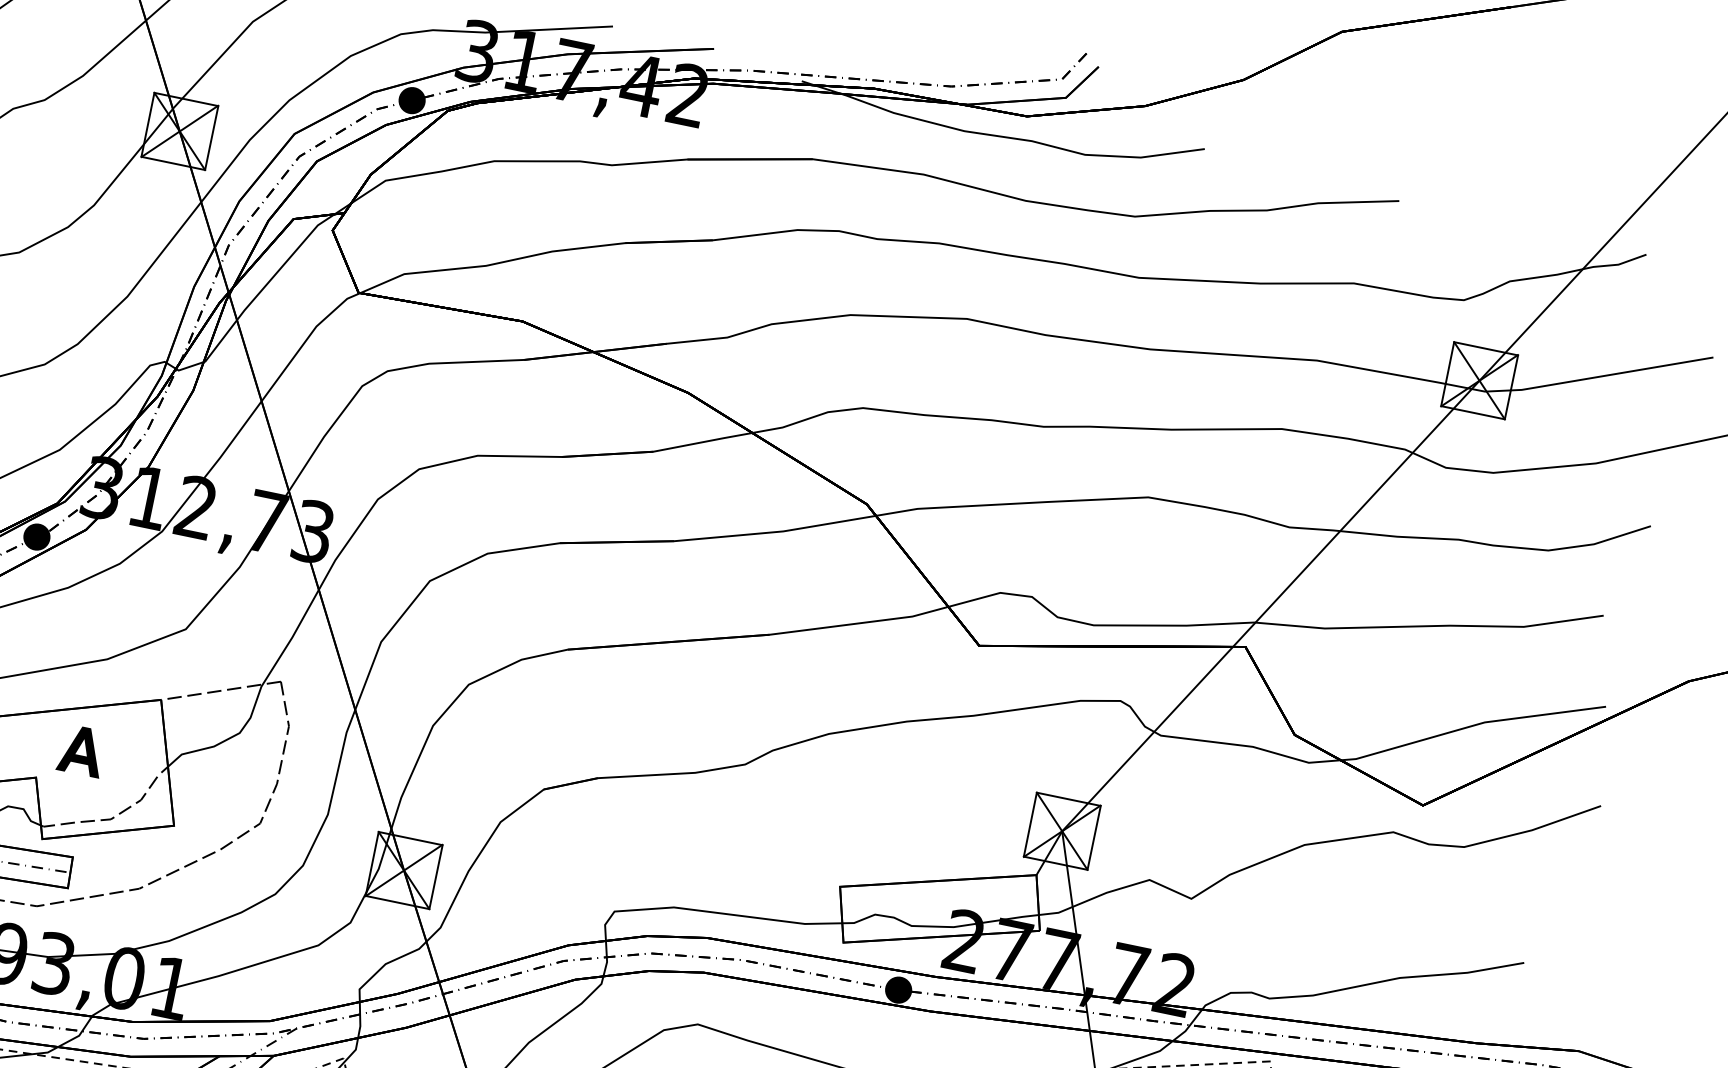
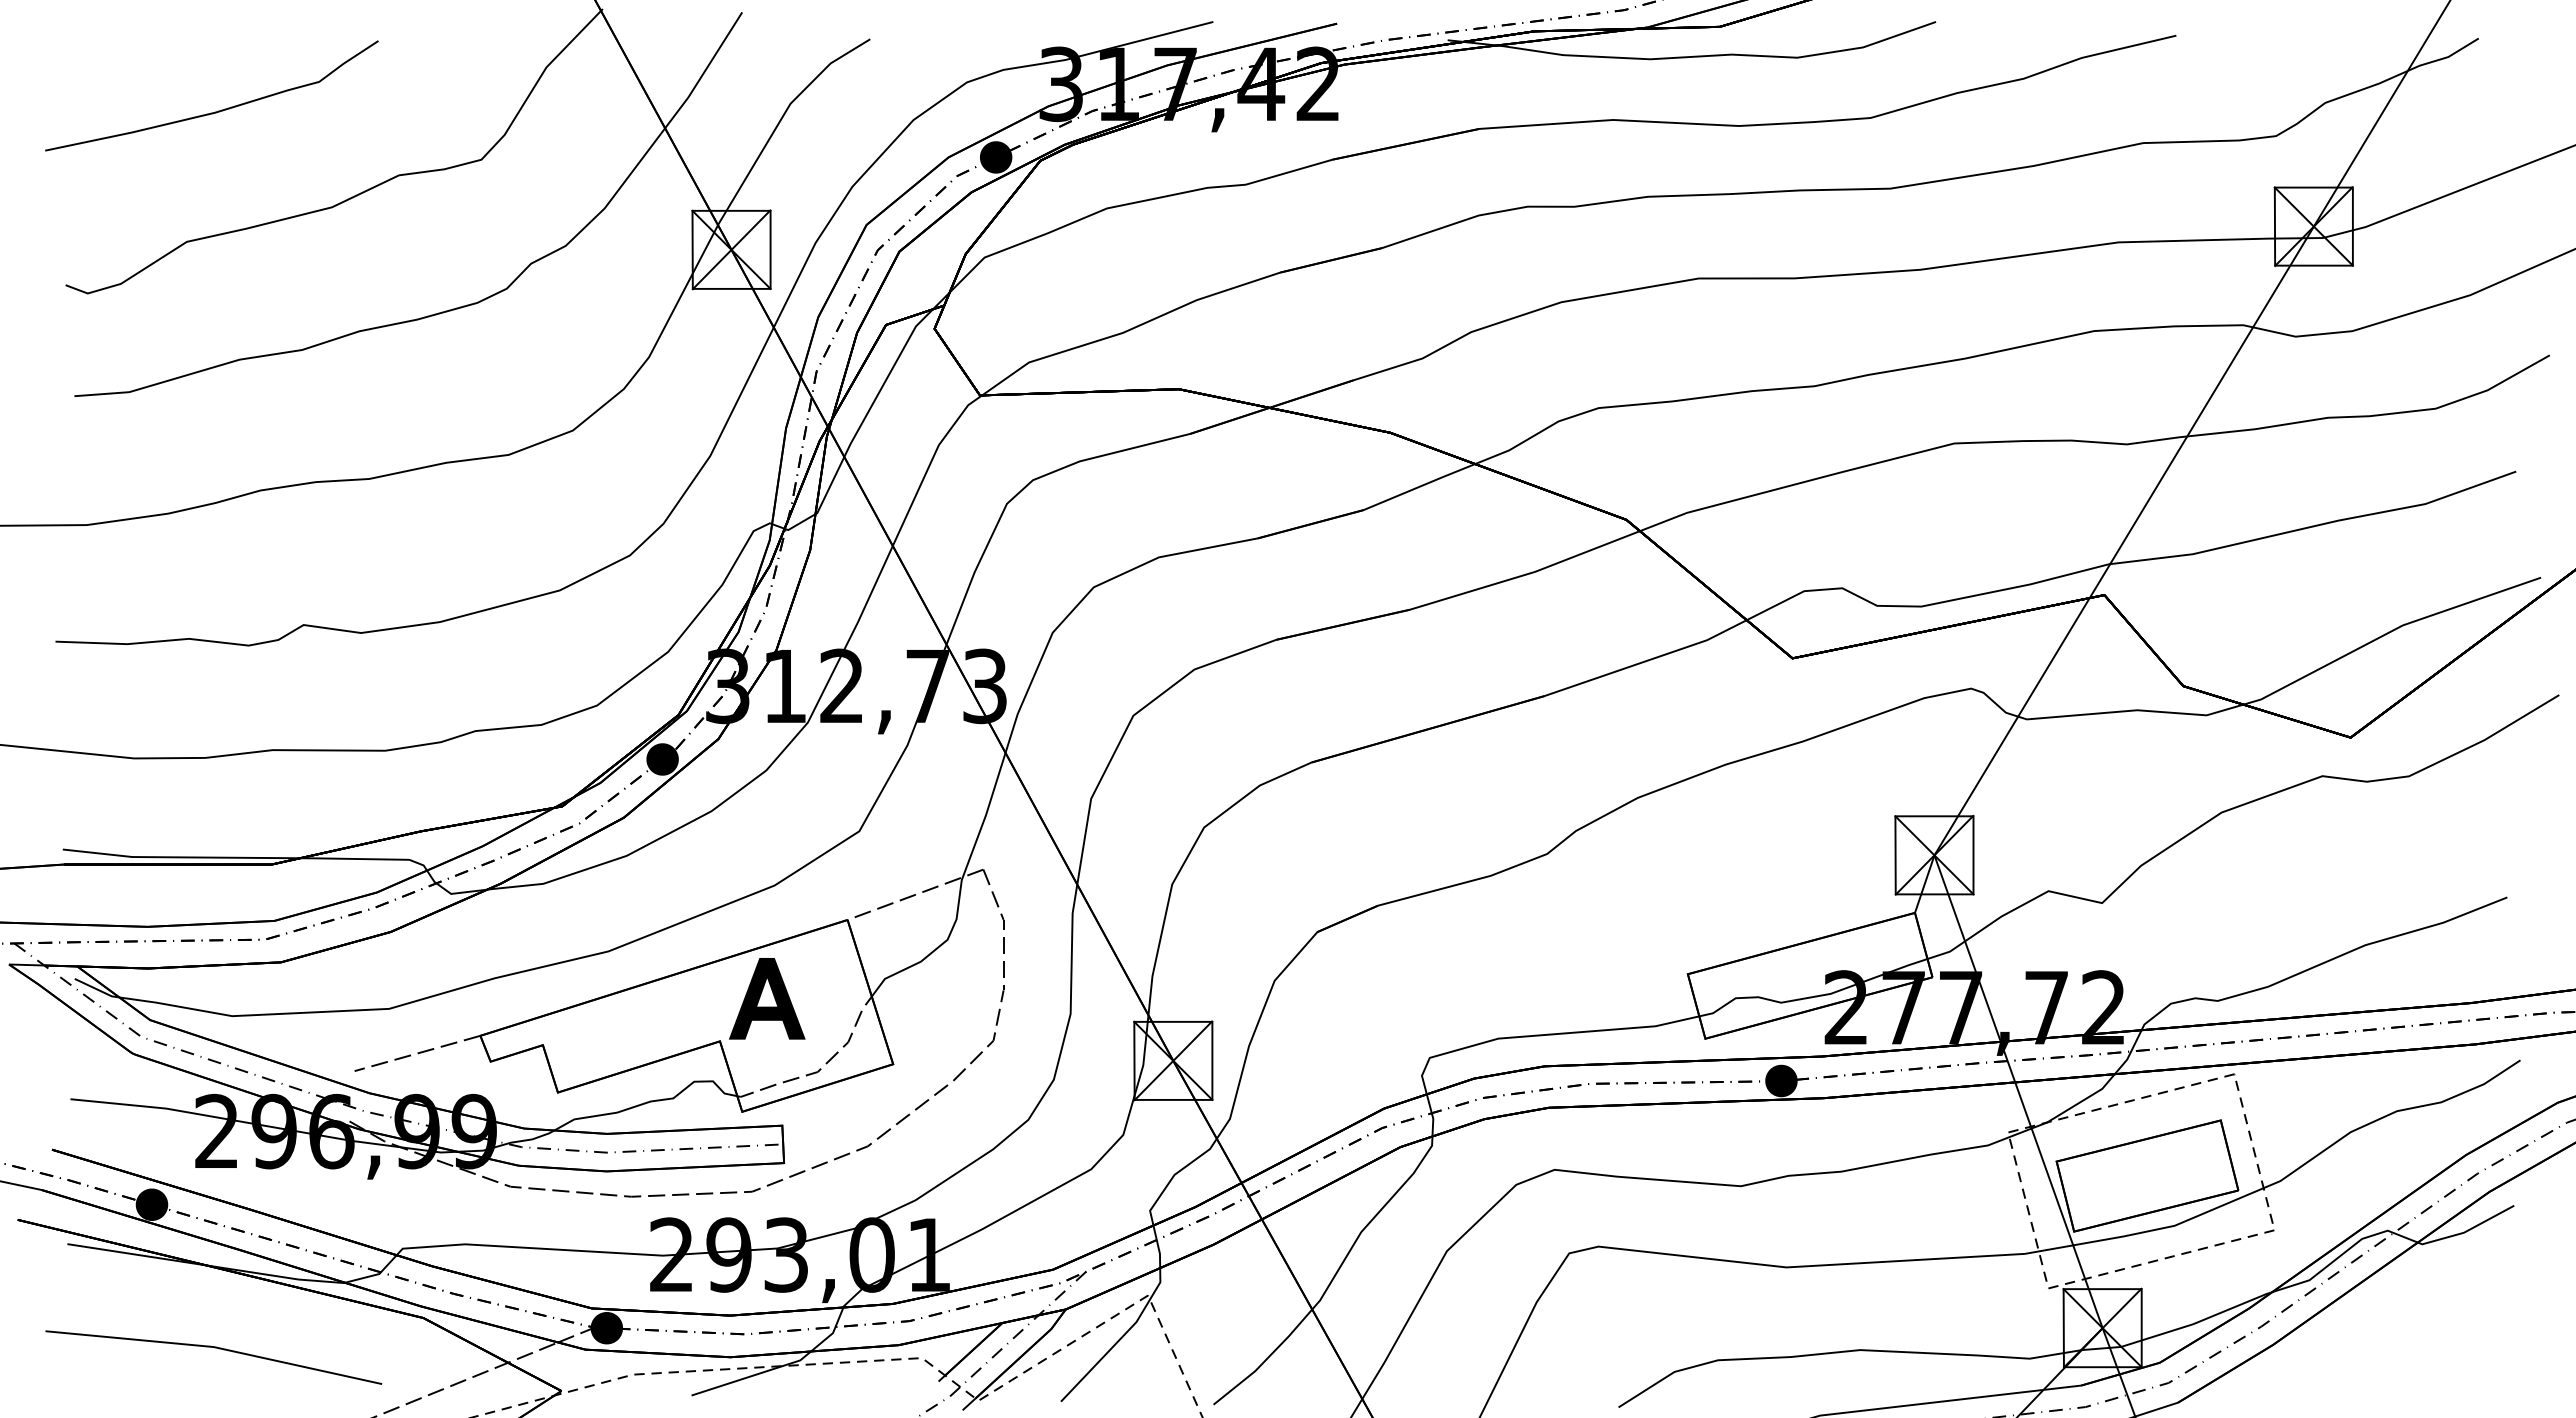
part: (82, 750) -> (767, 998), size x1.43

